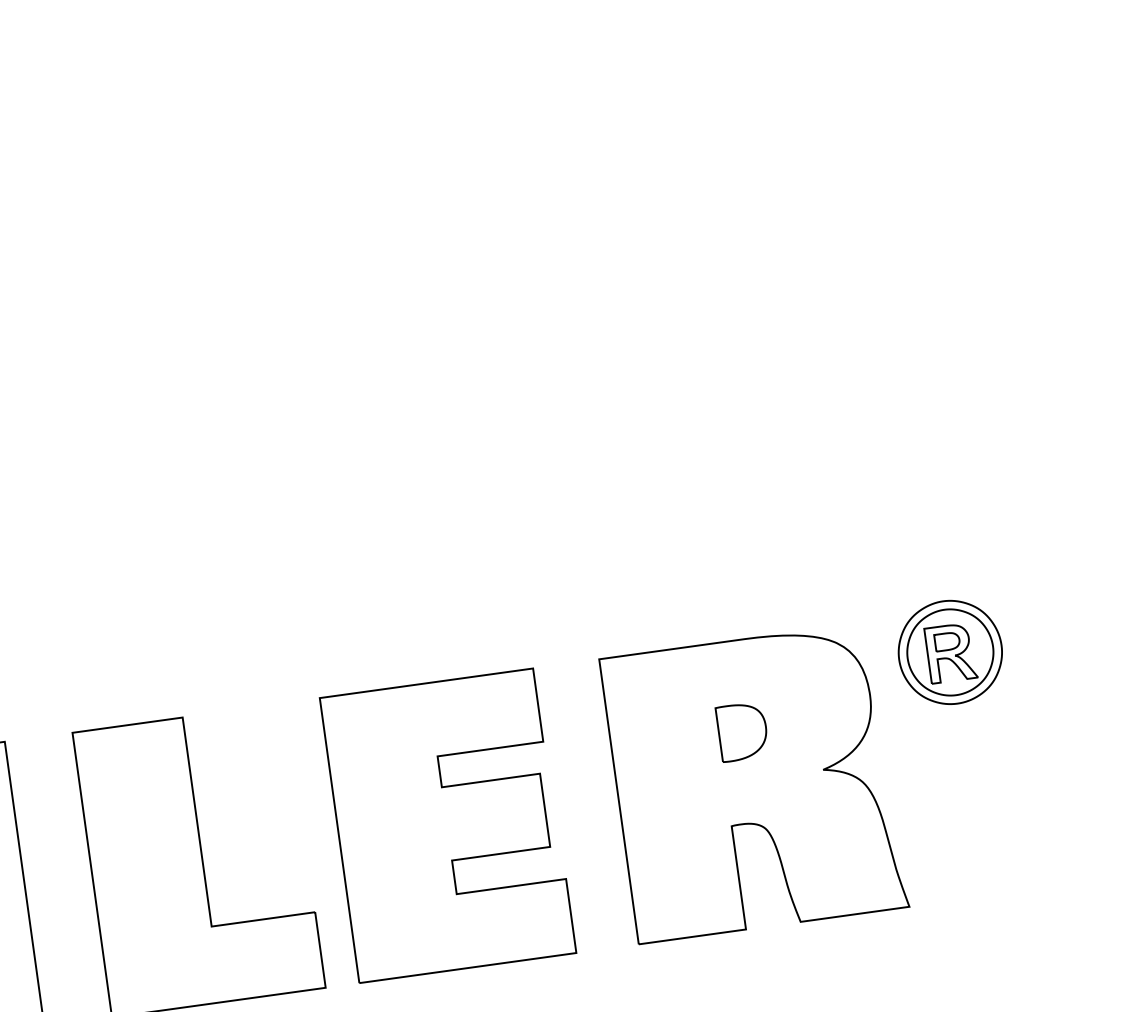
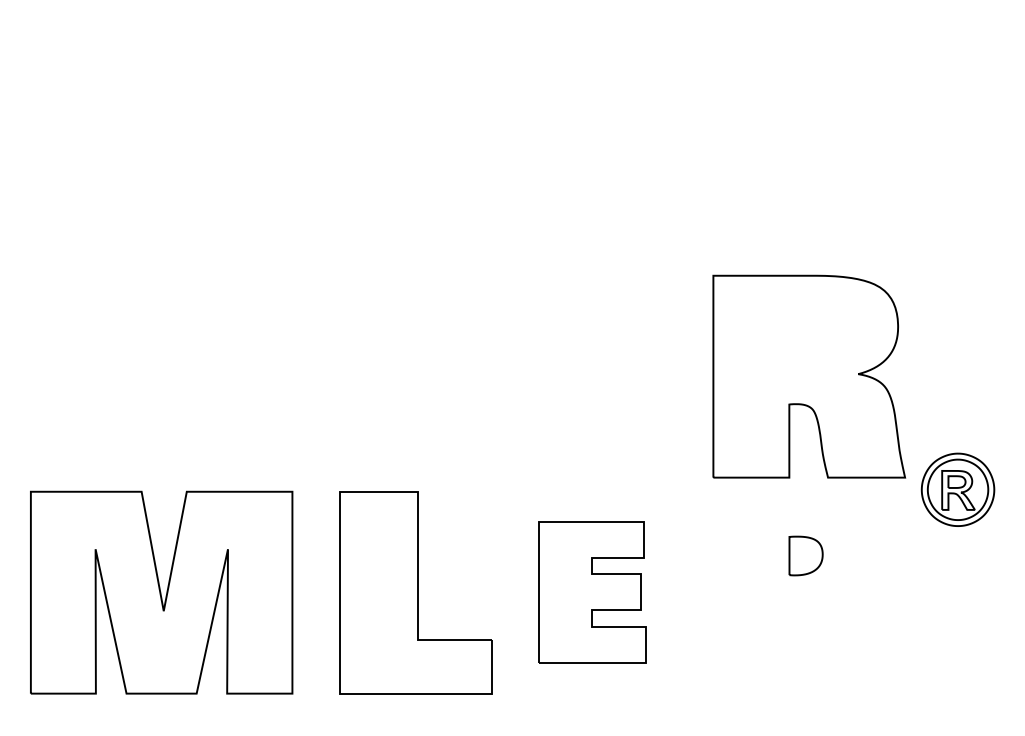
part: (949, 652) -> (957, 489), moved
part: (754, 782) -> (809, 376), moved
part: (448, 825) -> (592, 592), size x0.7

